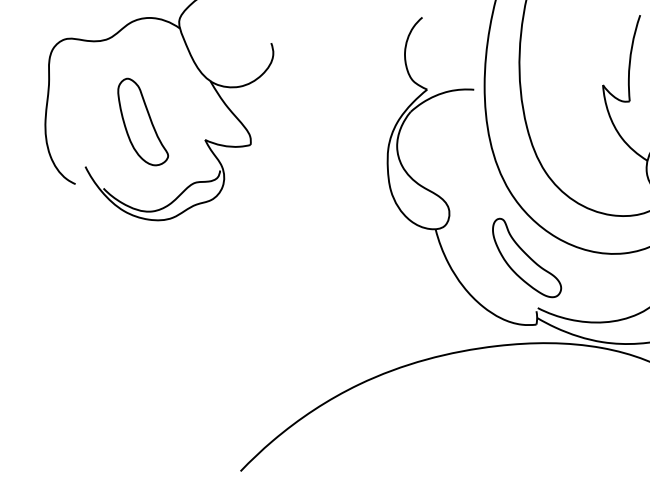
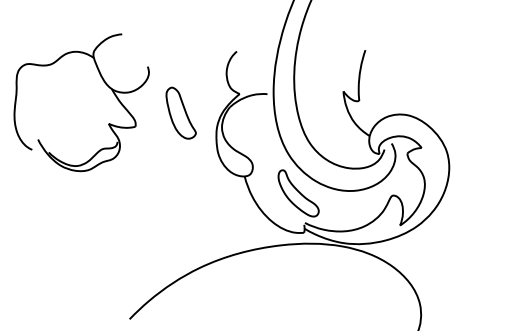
part: (142, 120) -> (180, 112), moved

